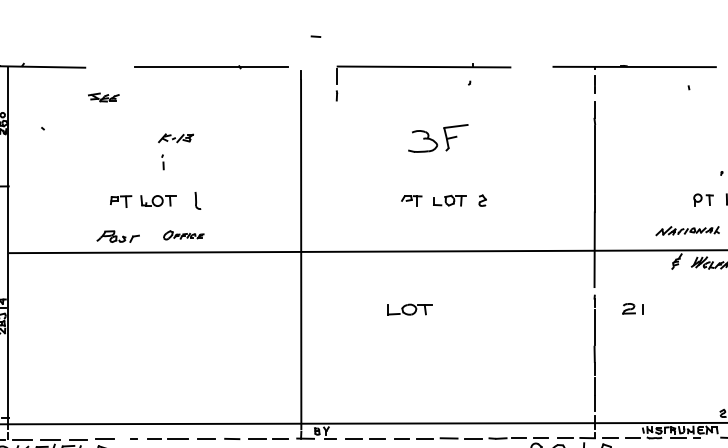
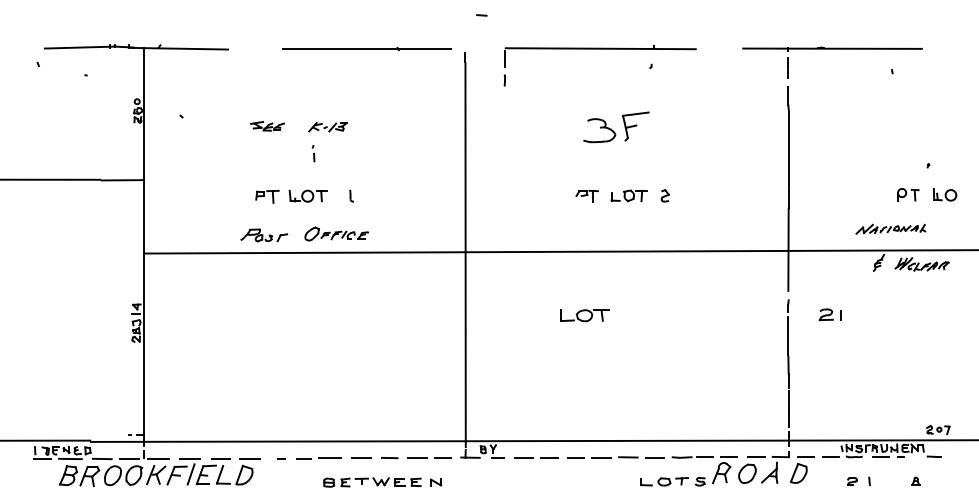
part: (103, 97) -> (267, 126), moved
part: (197, 200) -> (351, 195), size x0.62
part: (183, 234) -> (336, 233), size x1.43

